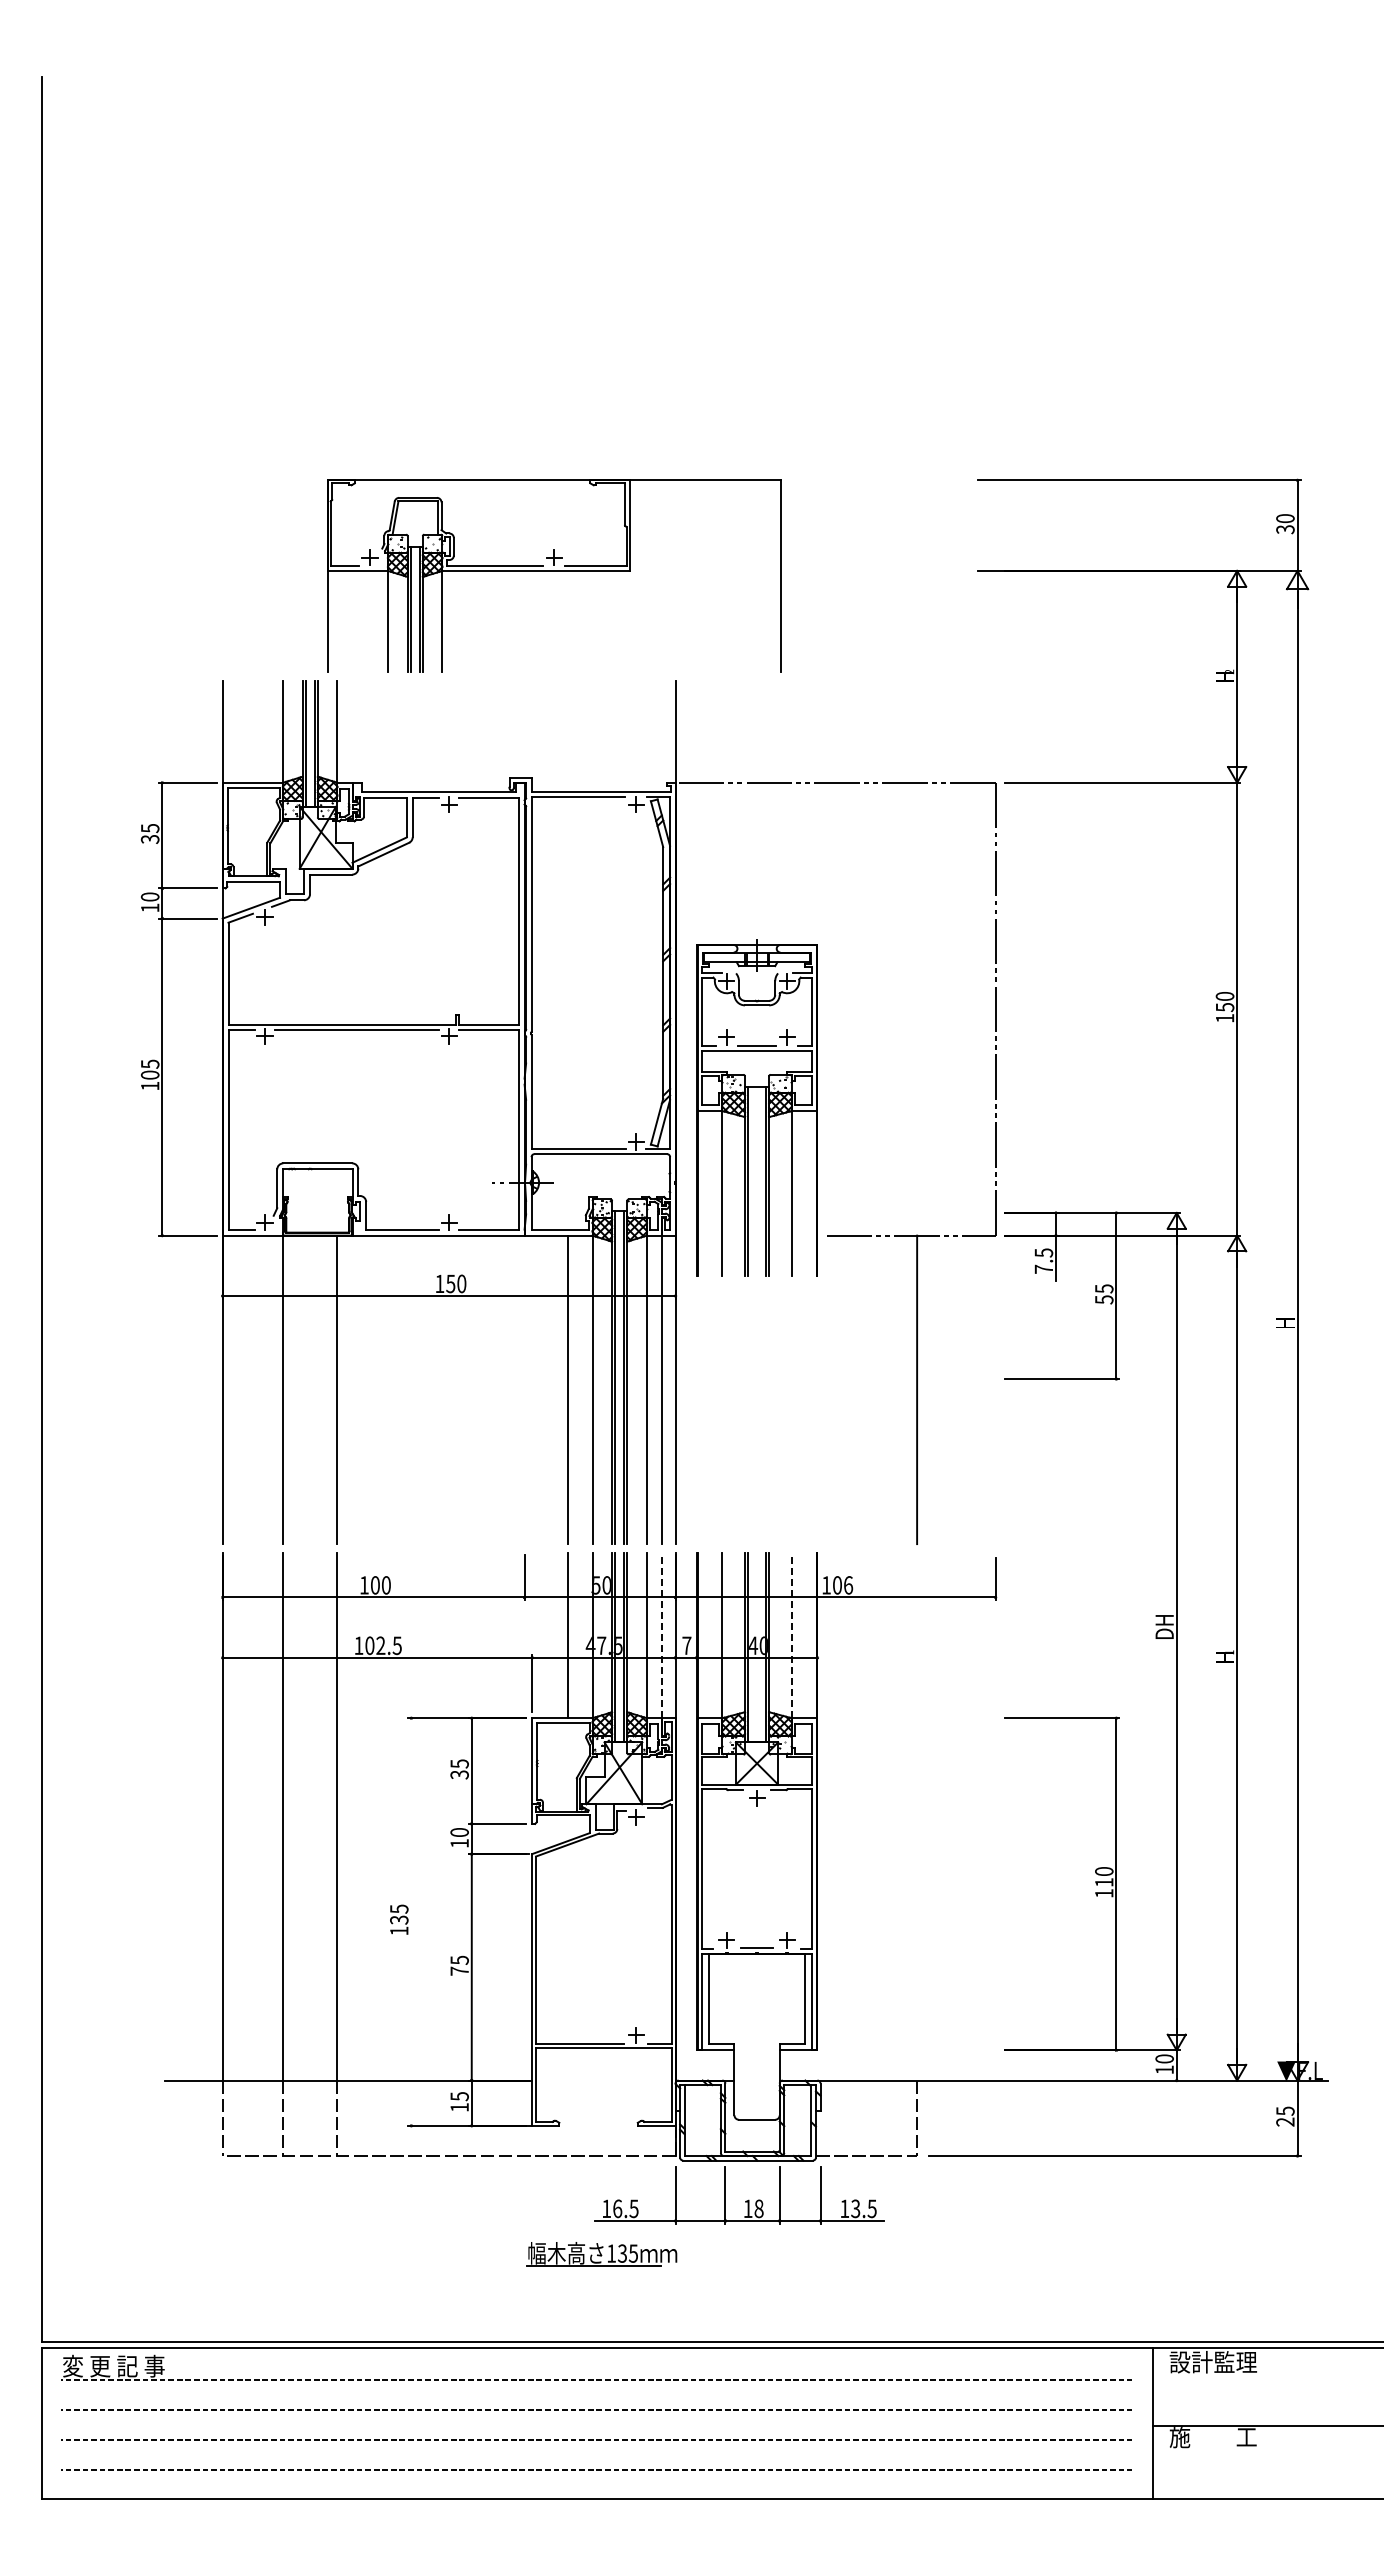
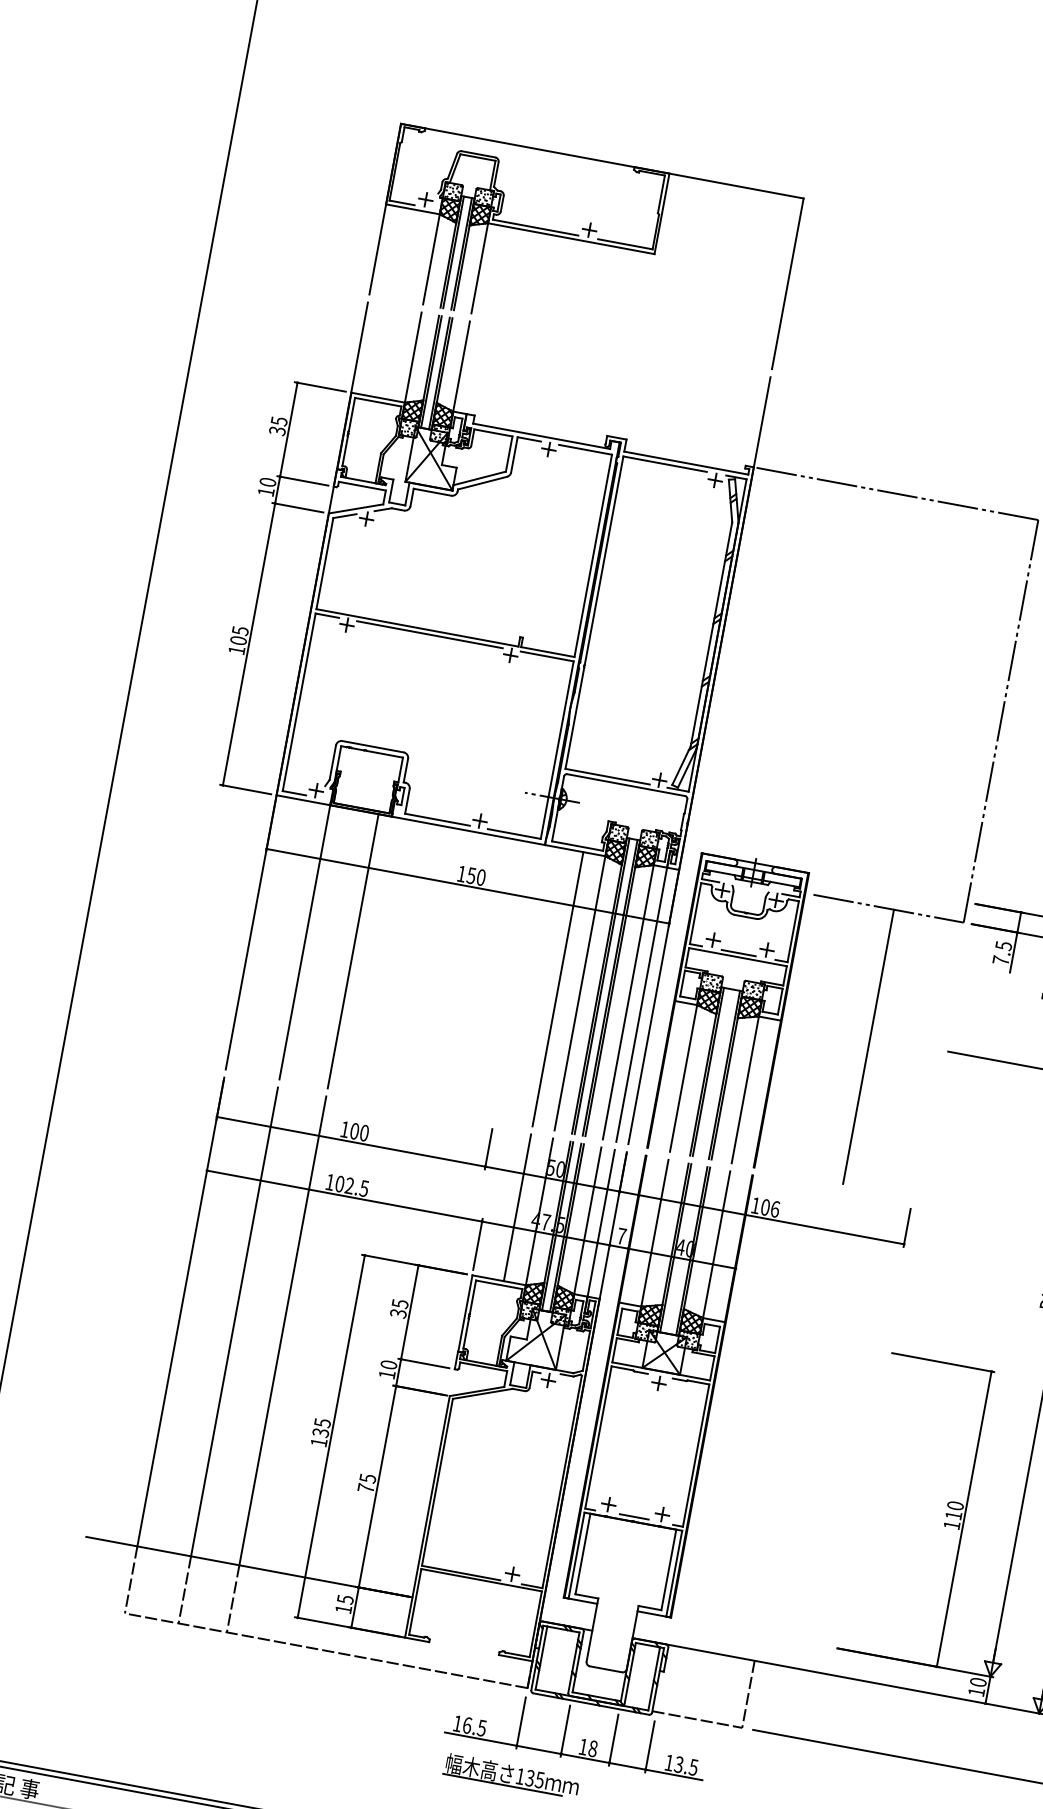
part: (554, 575) -> (587, 245), moved
part: (748, 1107) -> (720, 1006), moved
line: (661, 1635) -> (600, 1223), dashed -> solid
line: (791, 1635) -> (716, 1244), dashed -> solid
line: (411, 1921) -> (331, 1436), added
part: (601, 2254) -> (511, 1775), moved

